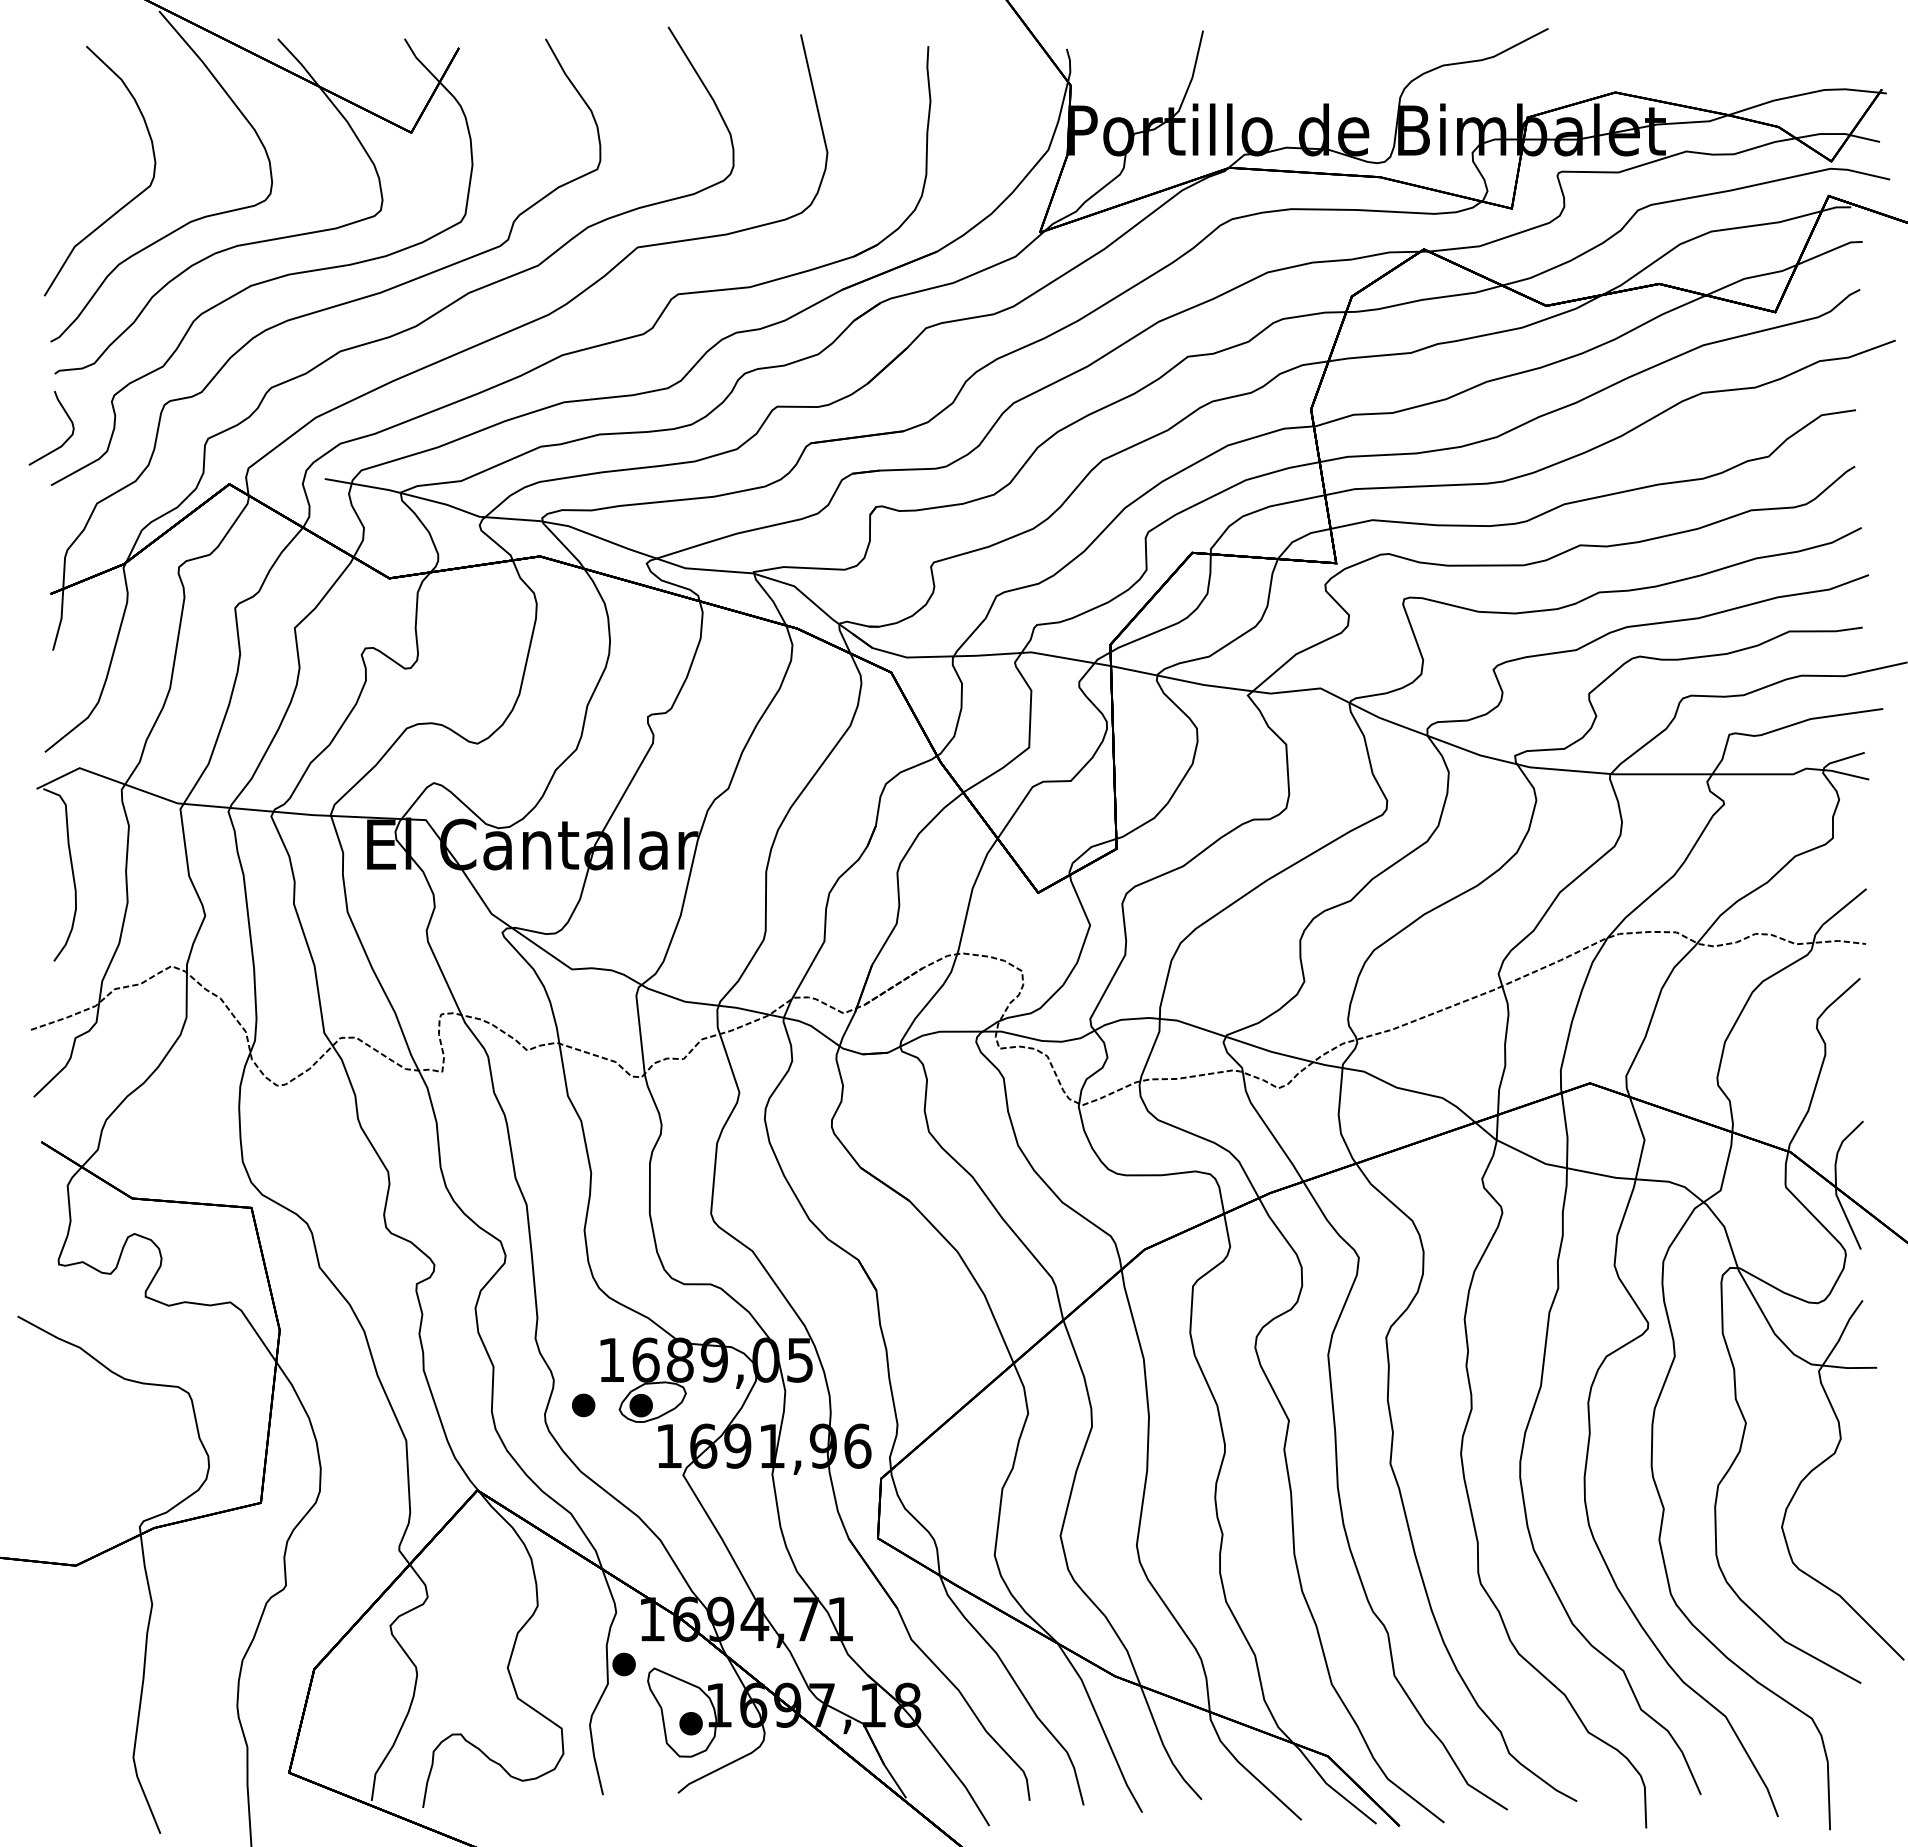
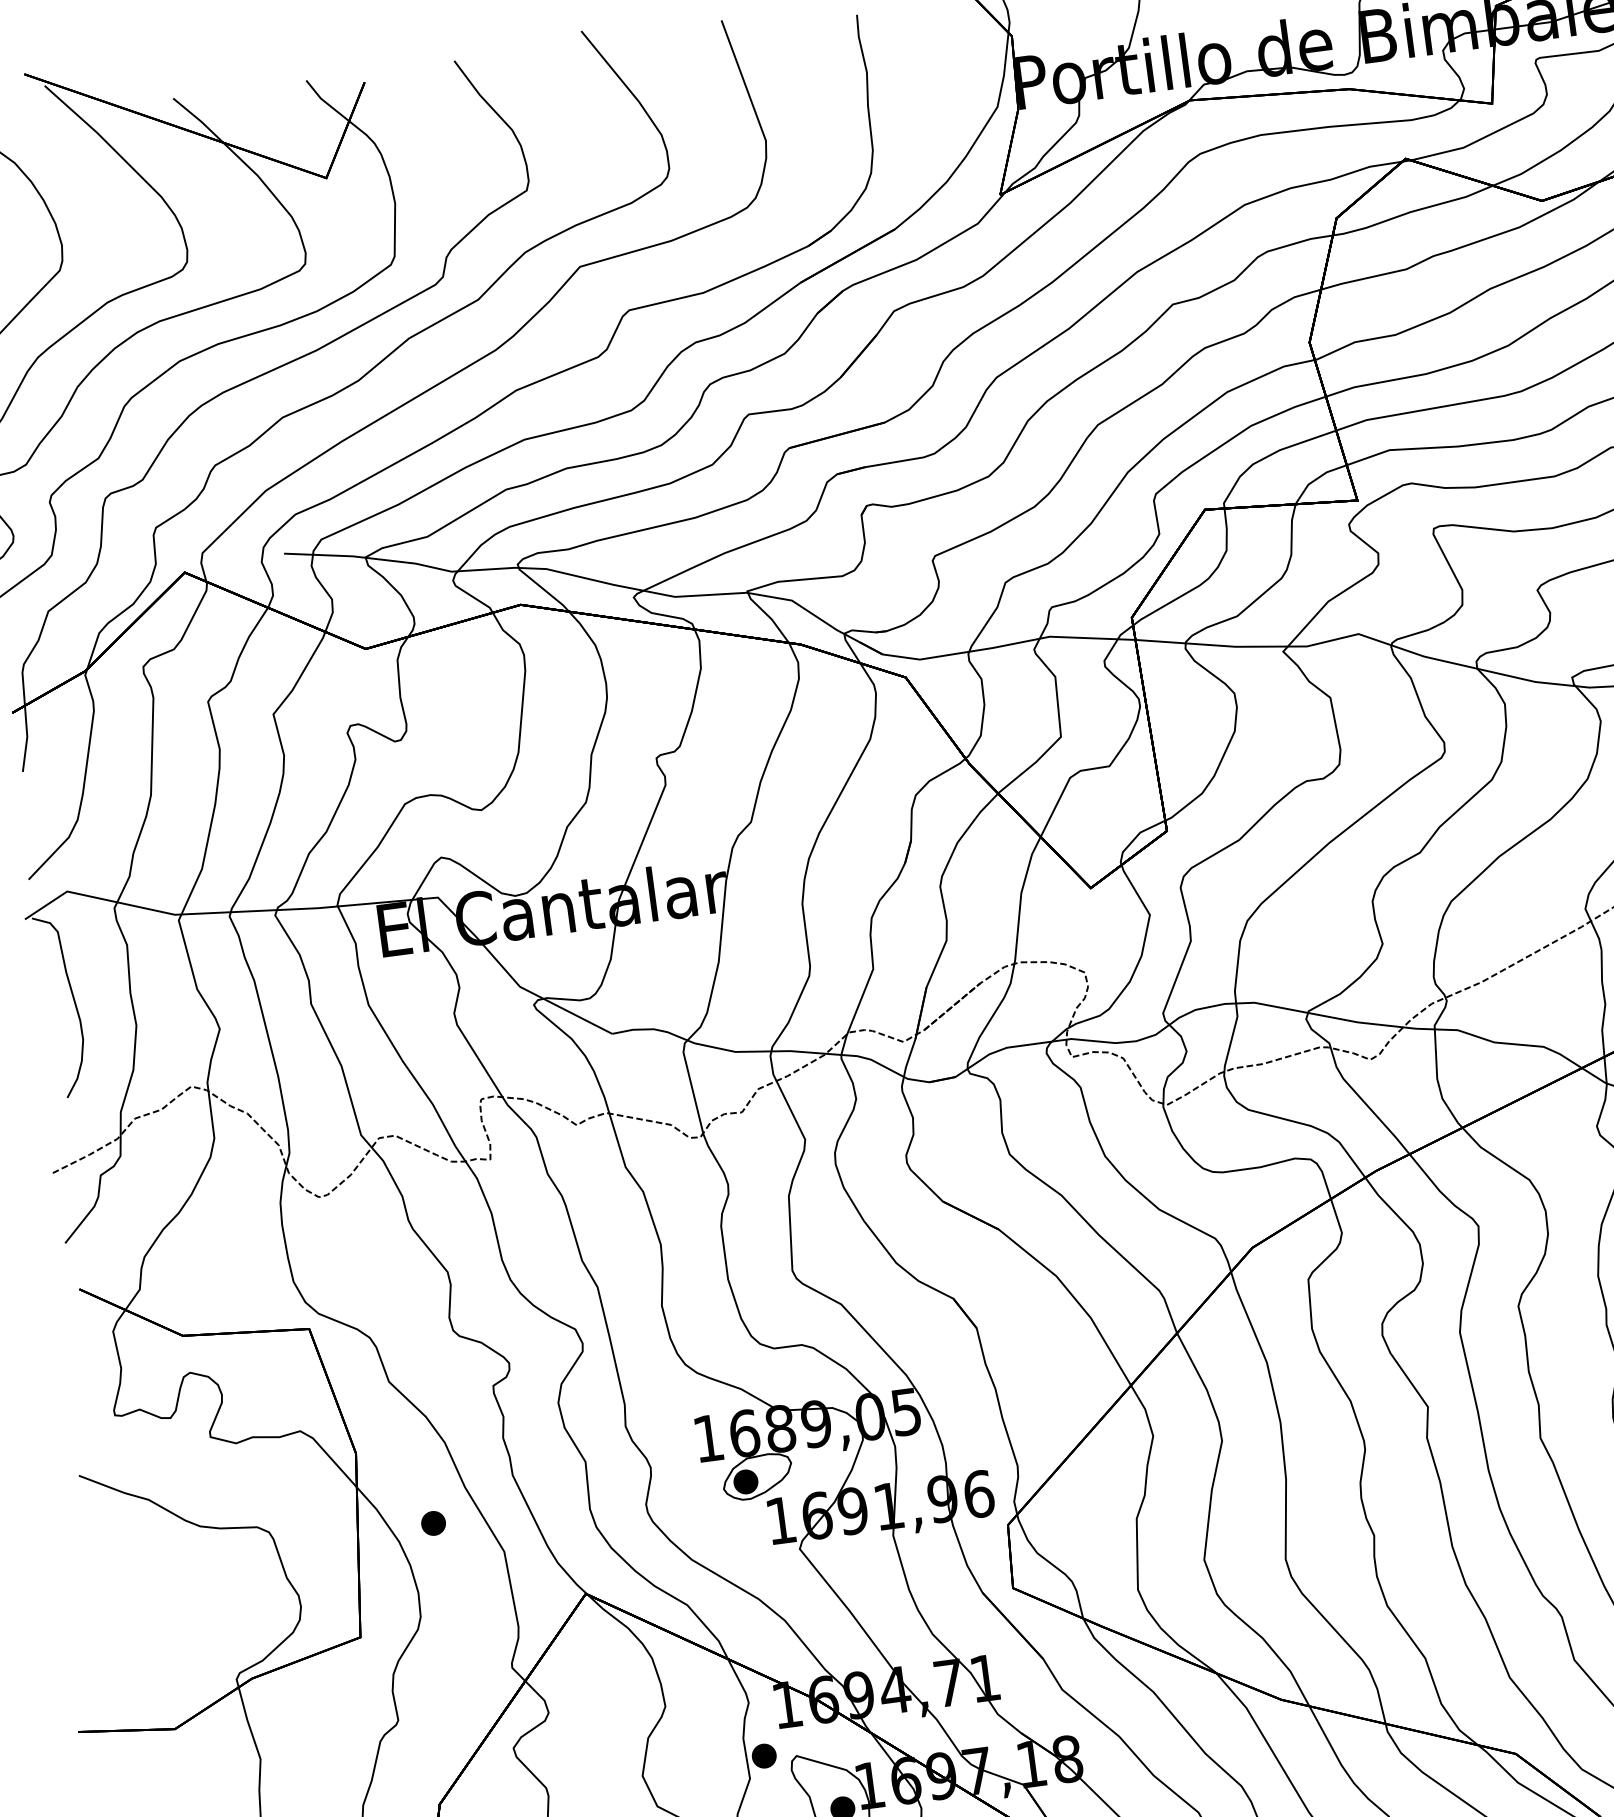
part: (583, 1405) -> (433, 1523), moved

